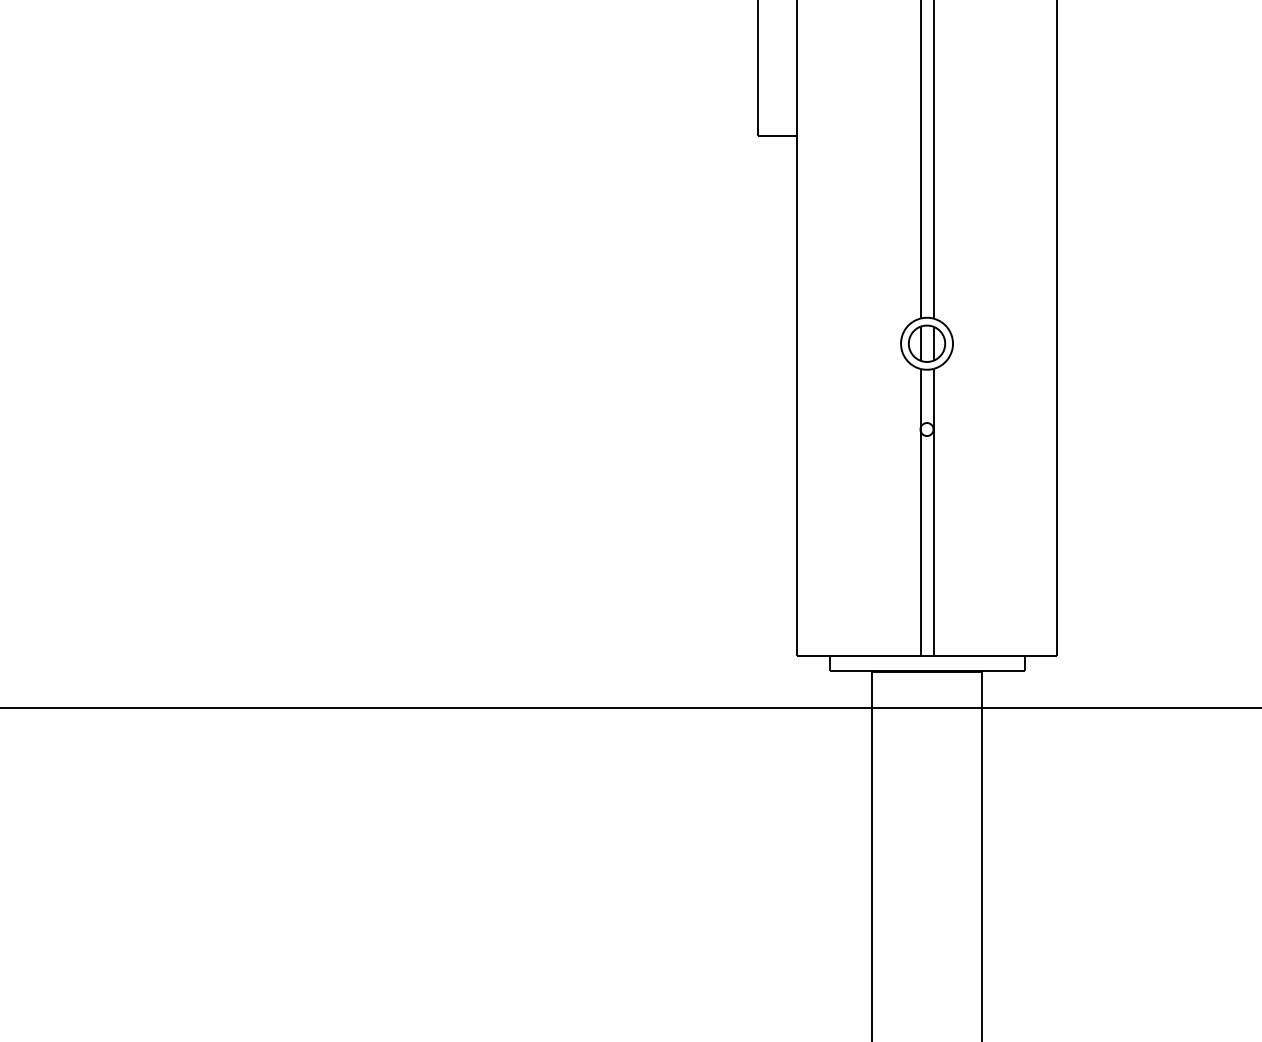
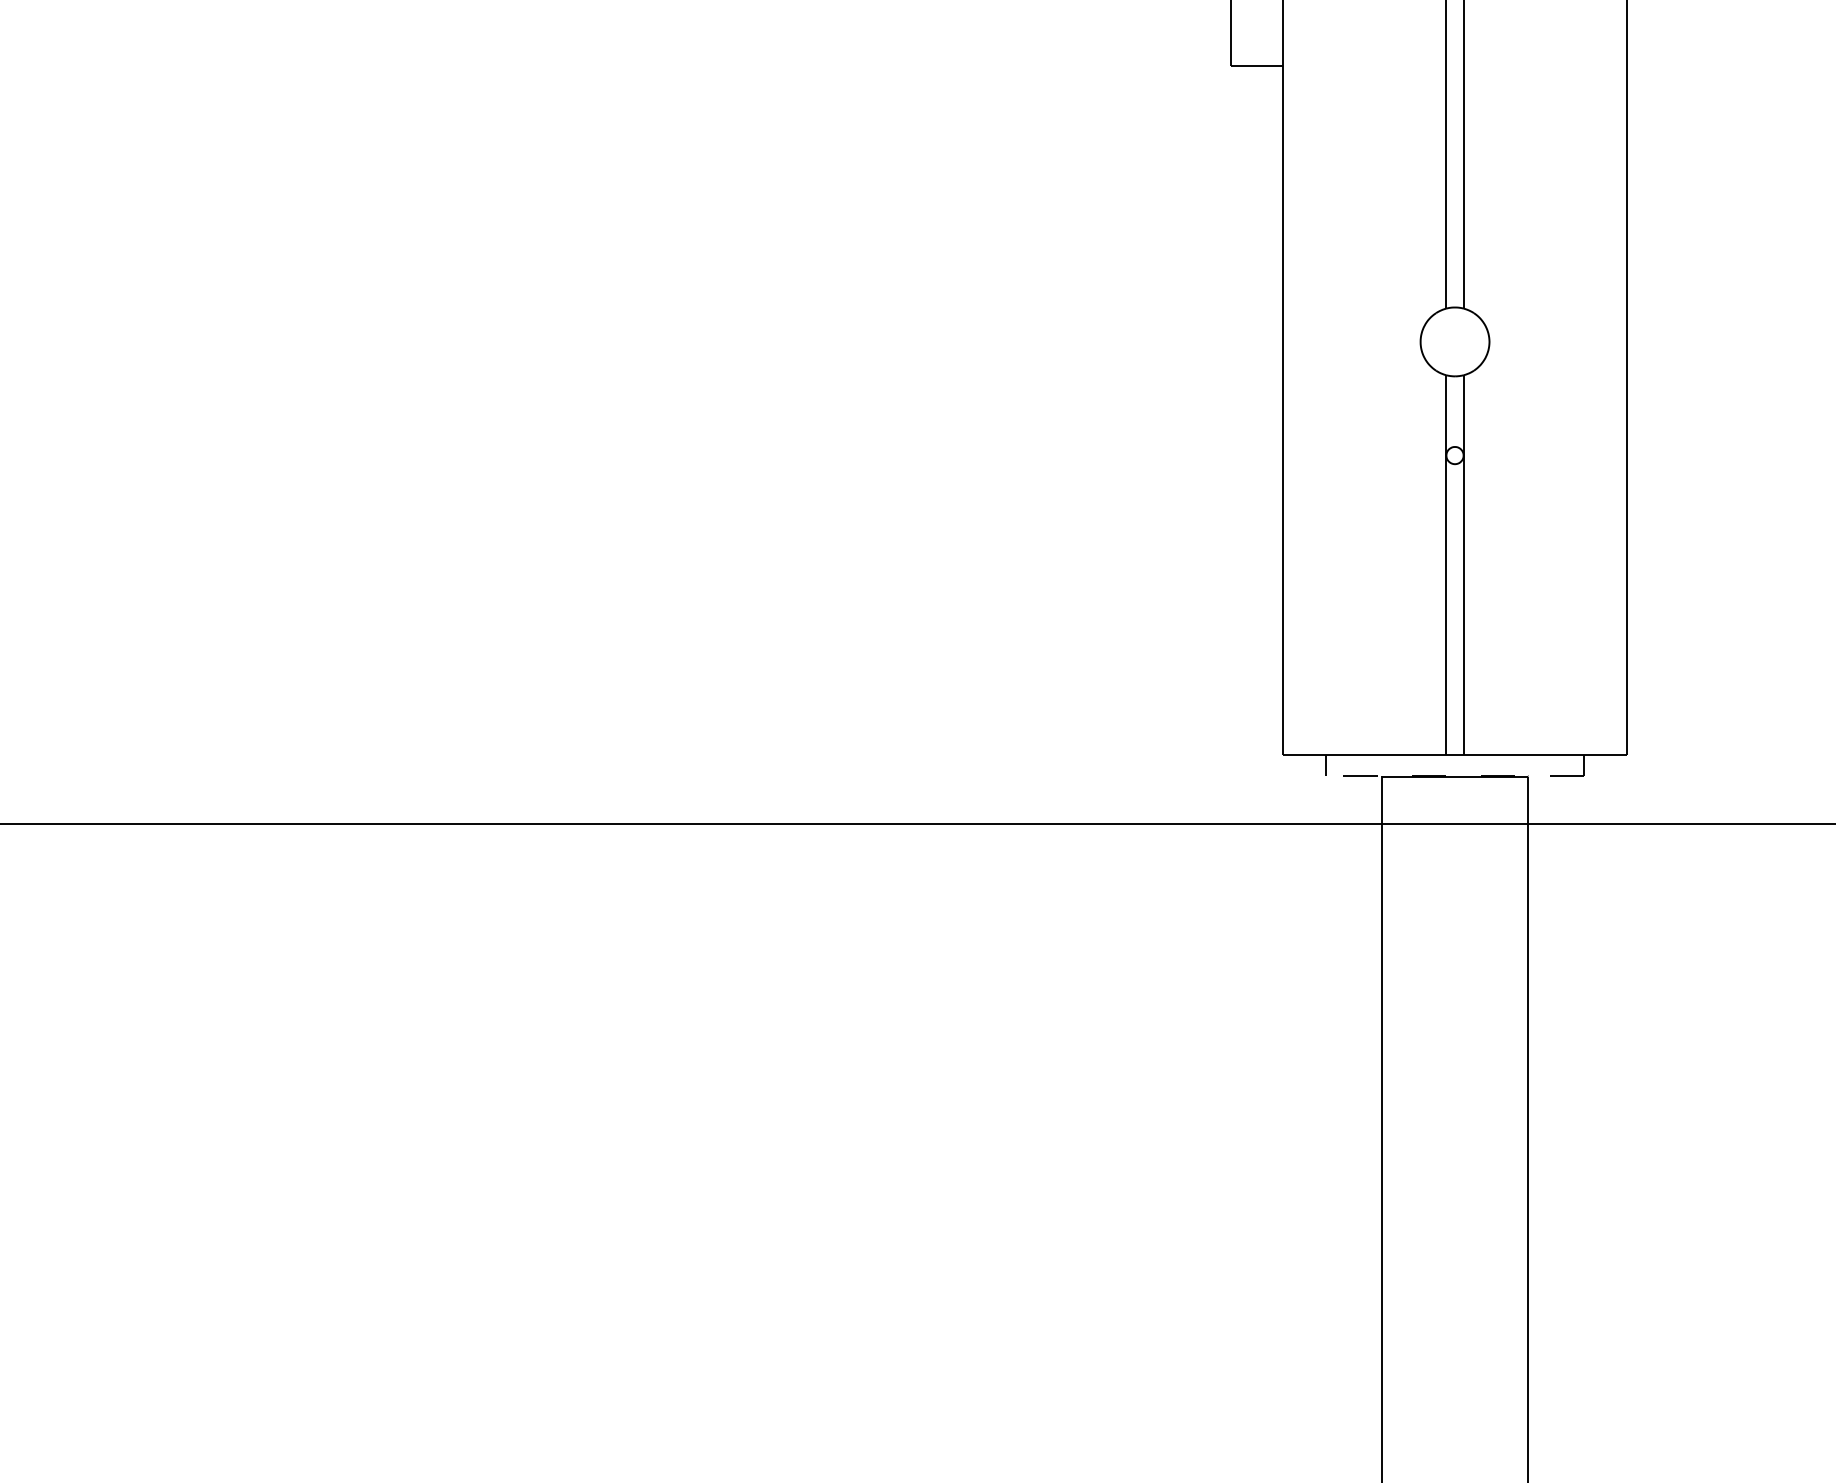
part: (926, 343) -> (1454, 341), removed
line: (926, 670) -> (1454, 775), solid -> dashed

